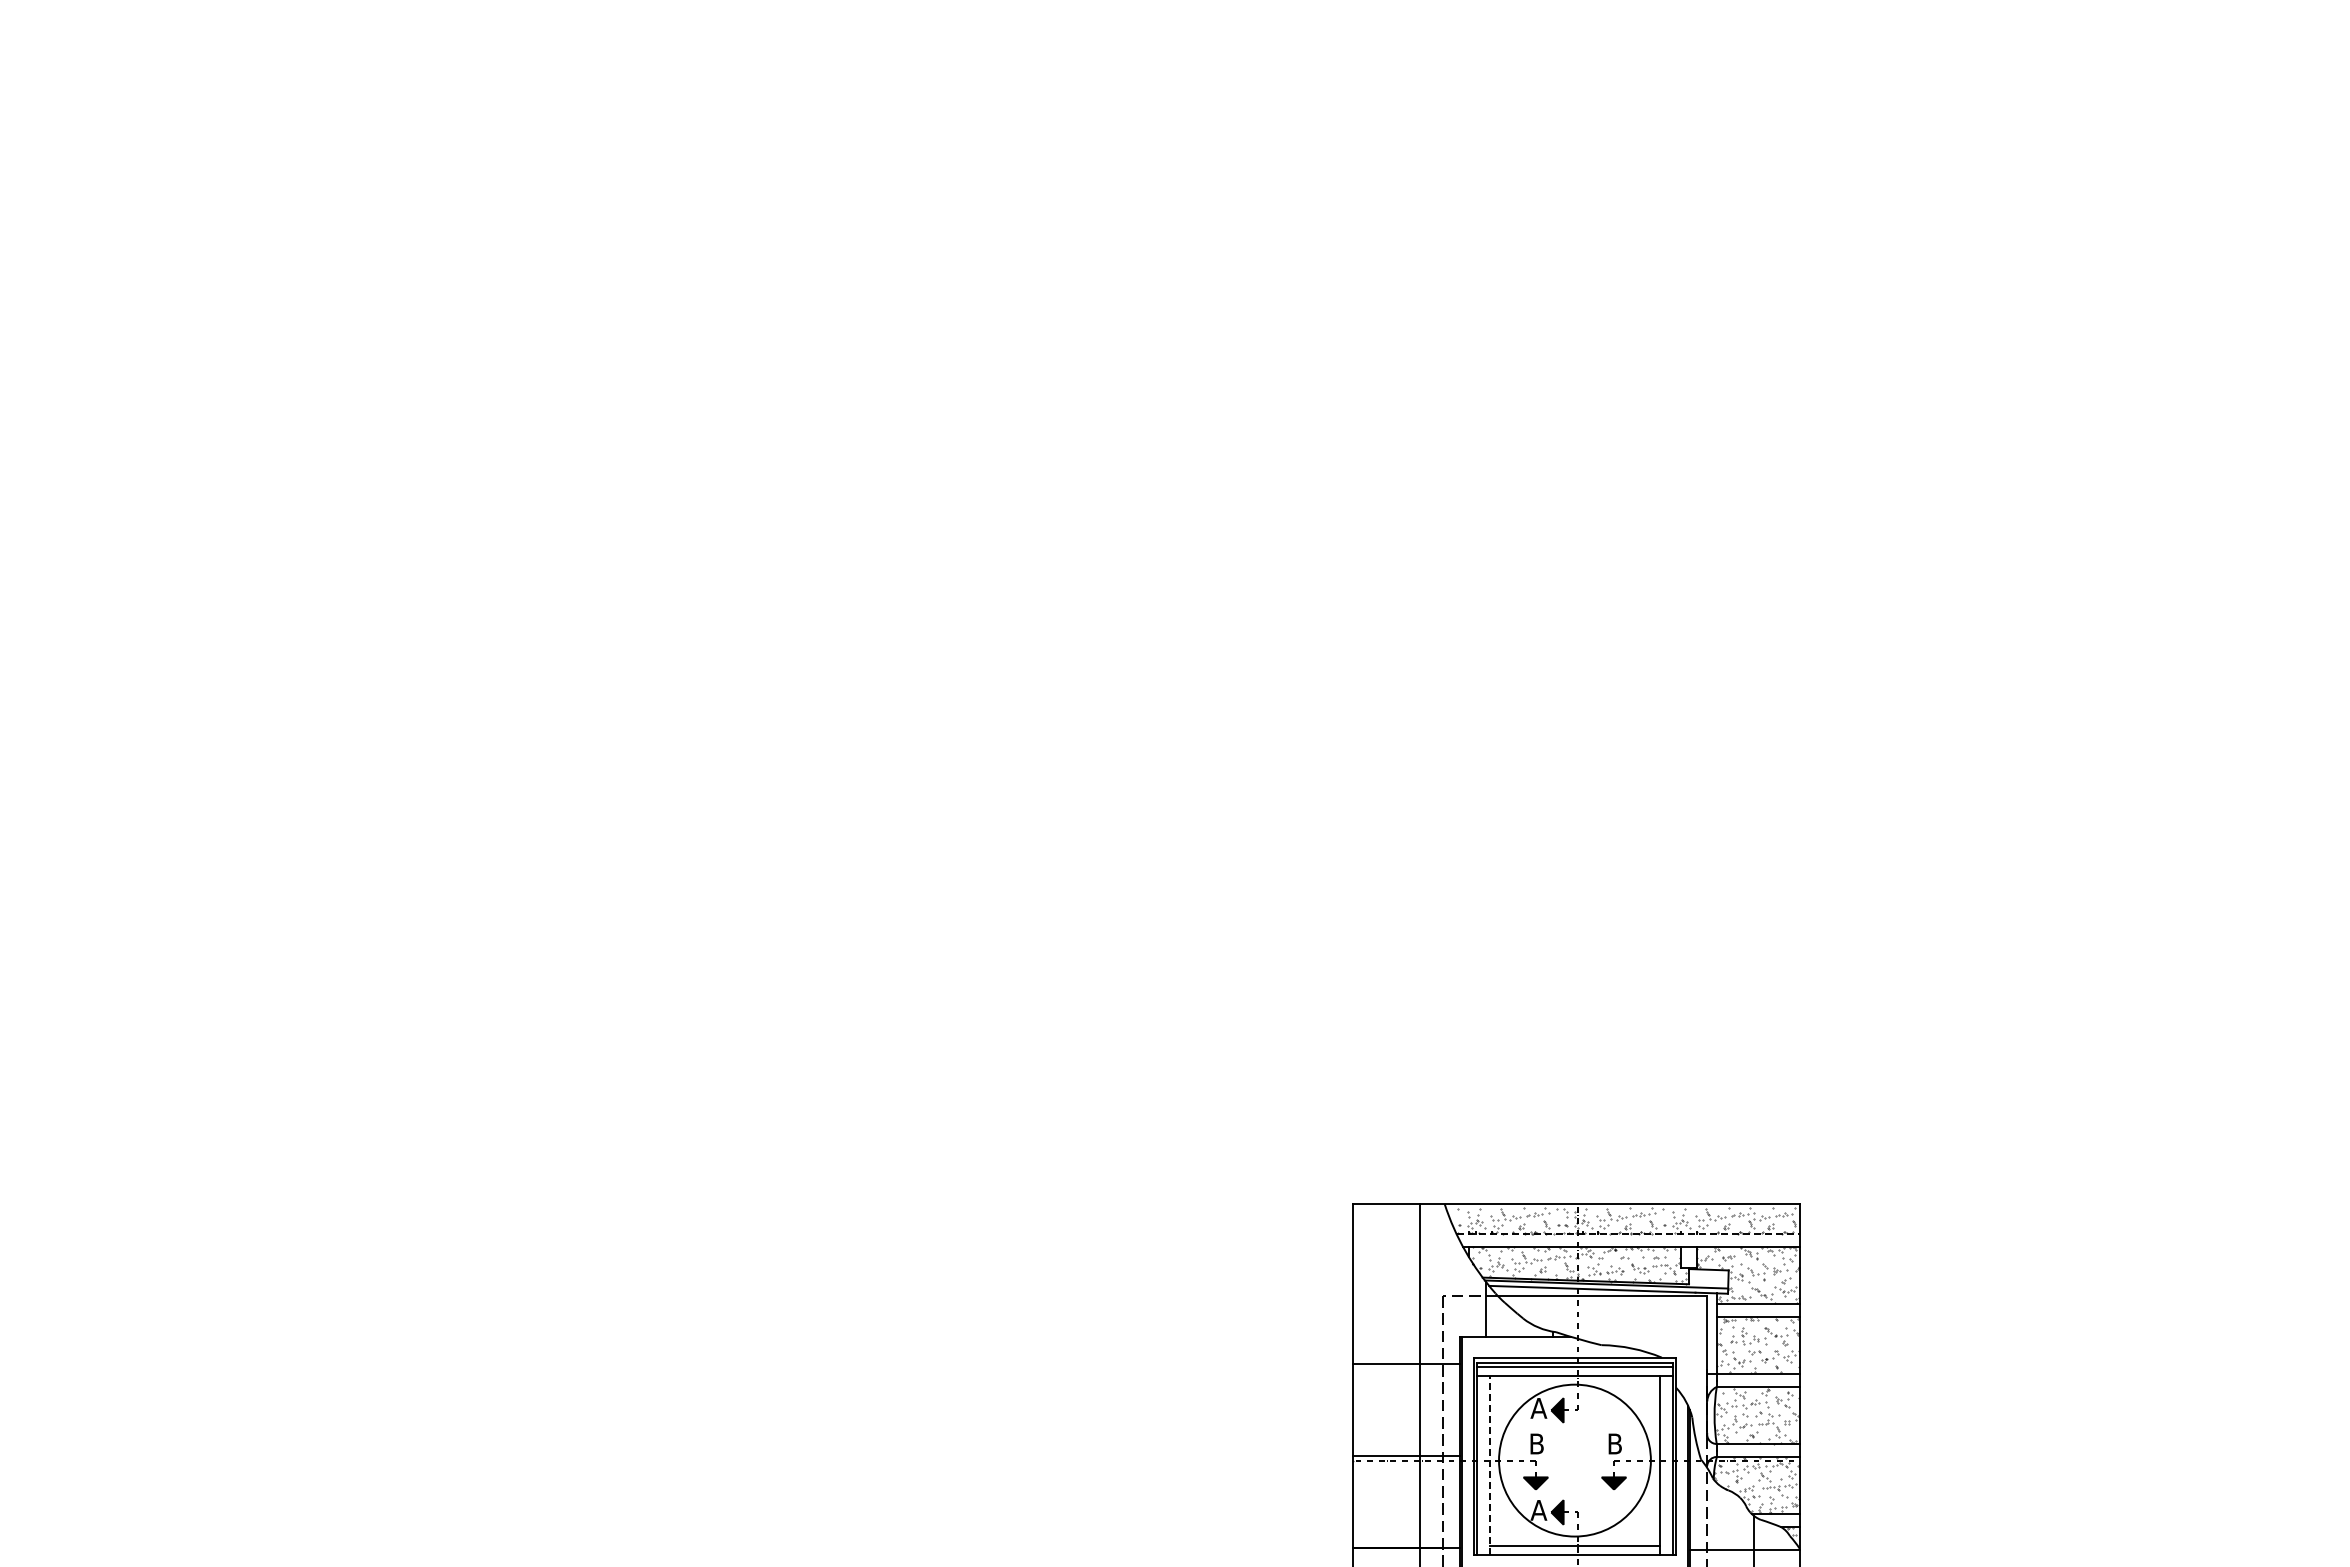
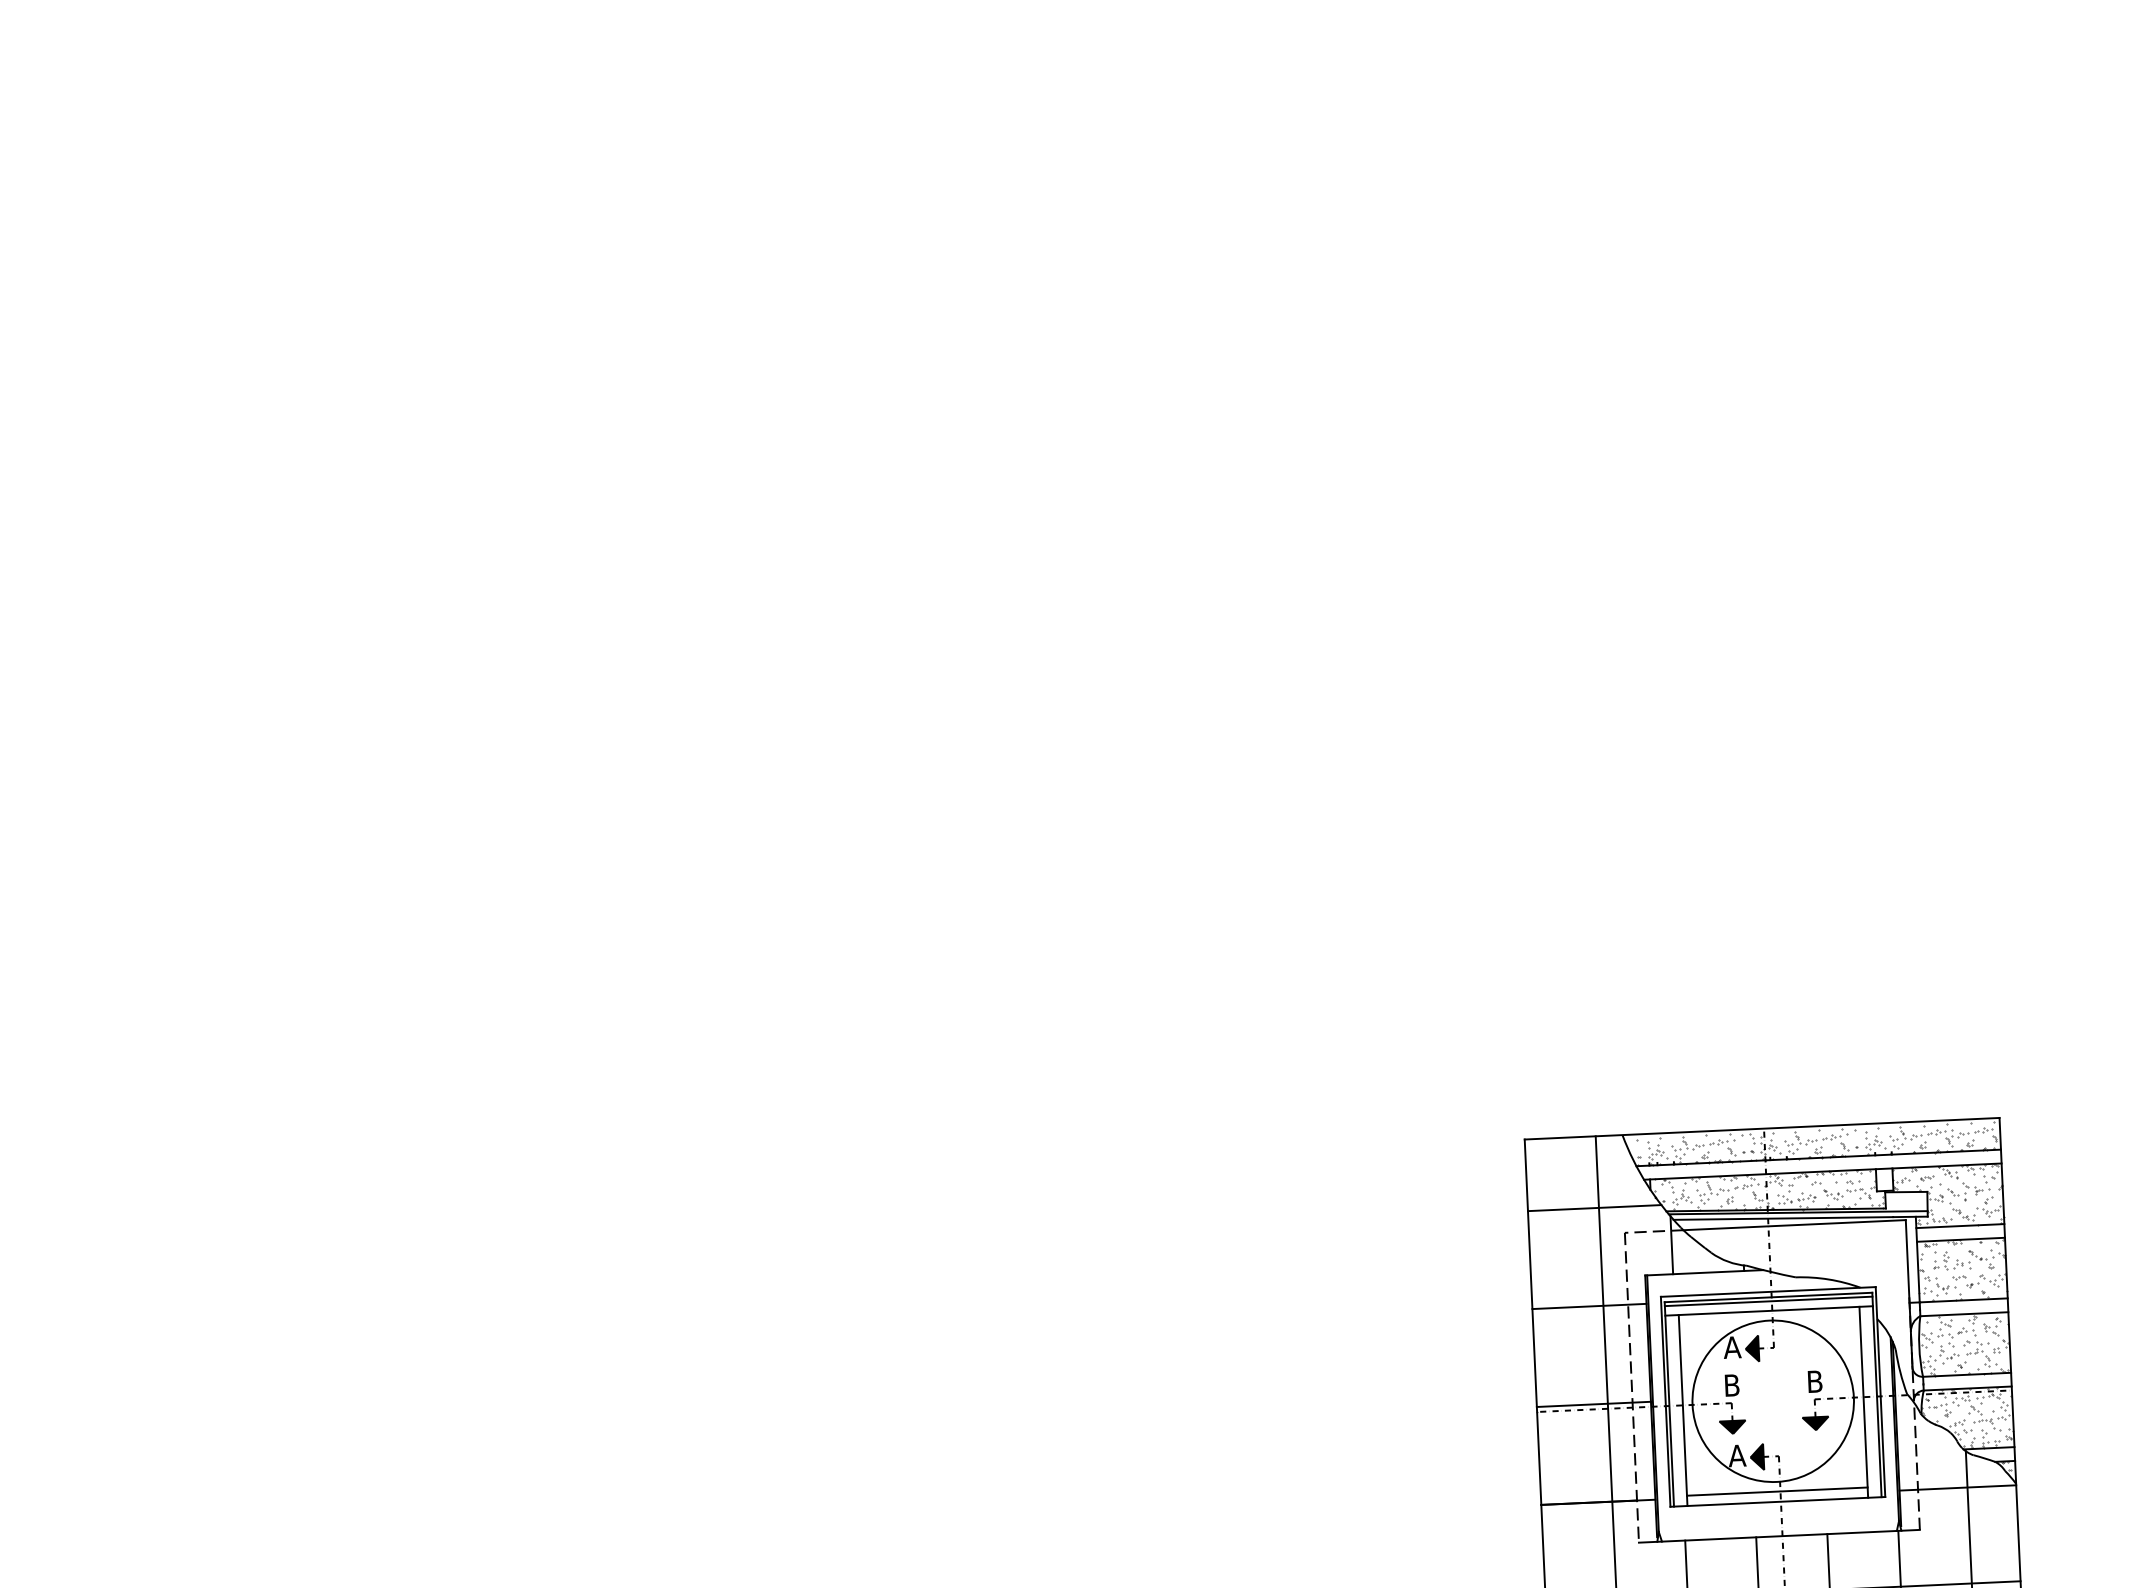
line: (1628, 1233) -> (1819, 1157), dashed -> solid
line: (1415, 1271) -> (1594, 1208), added
line: (1489, 1465) -> (1682, 1410), dashed -> solid

